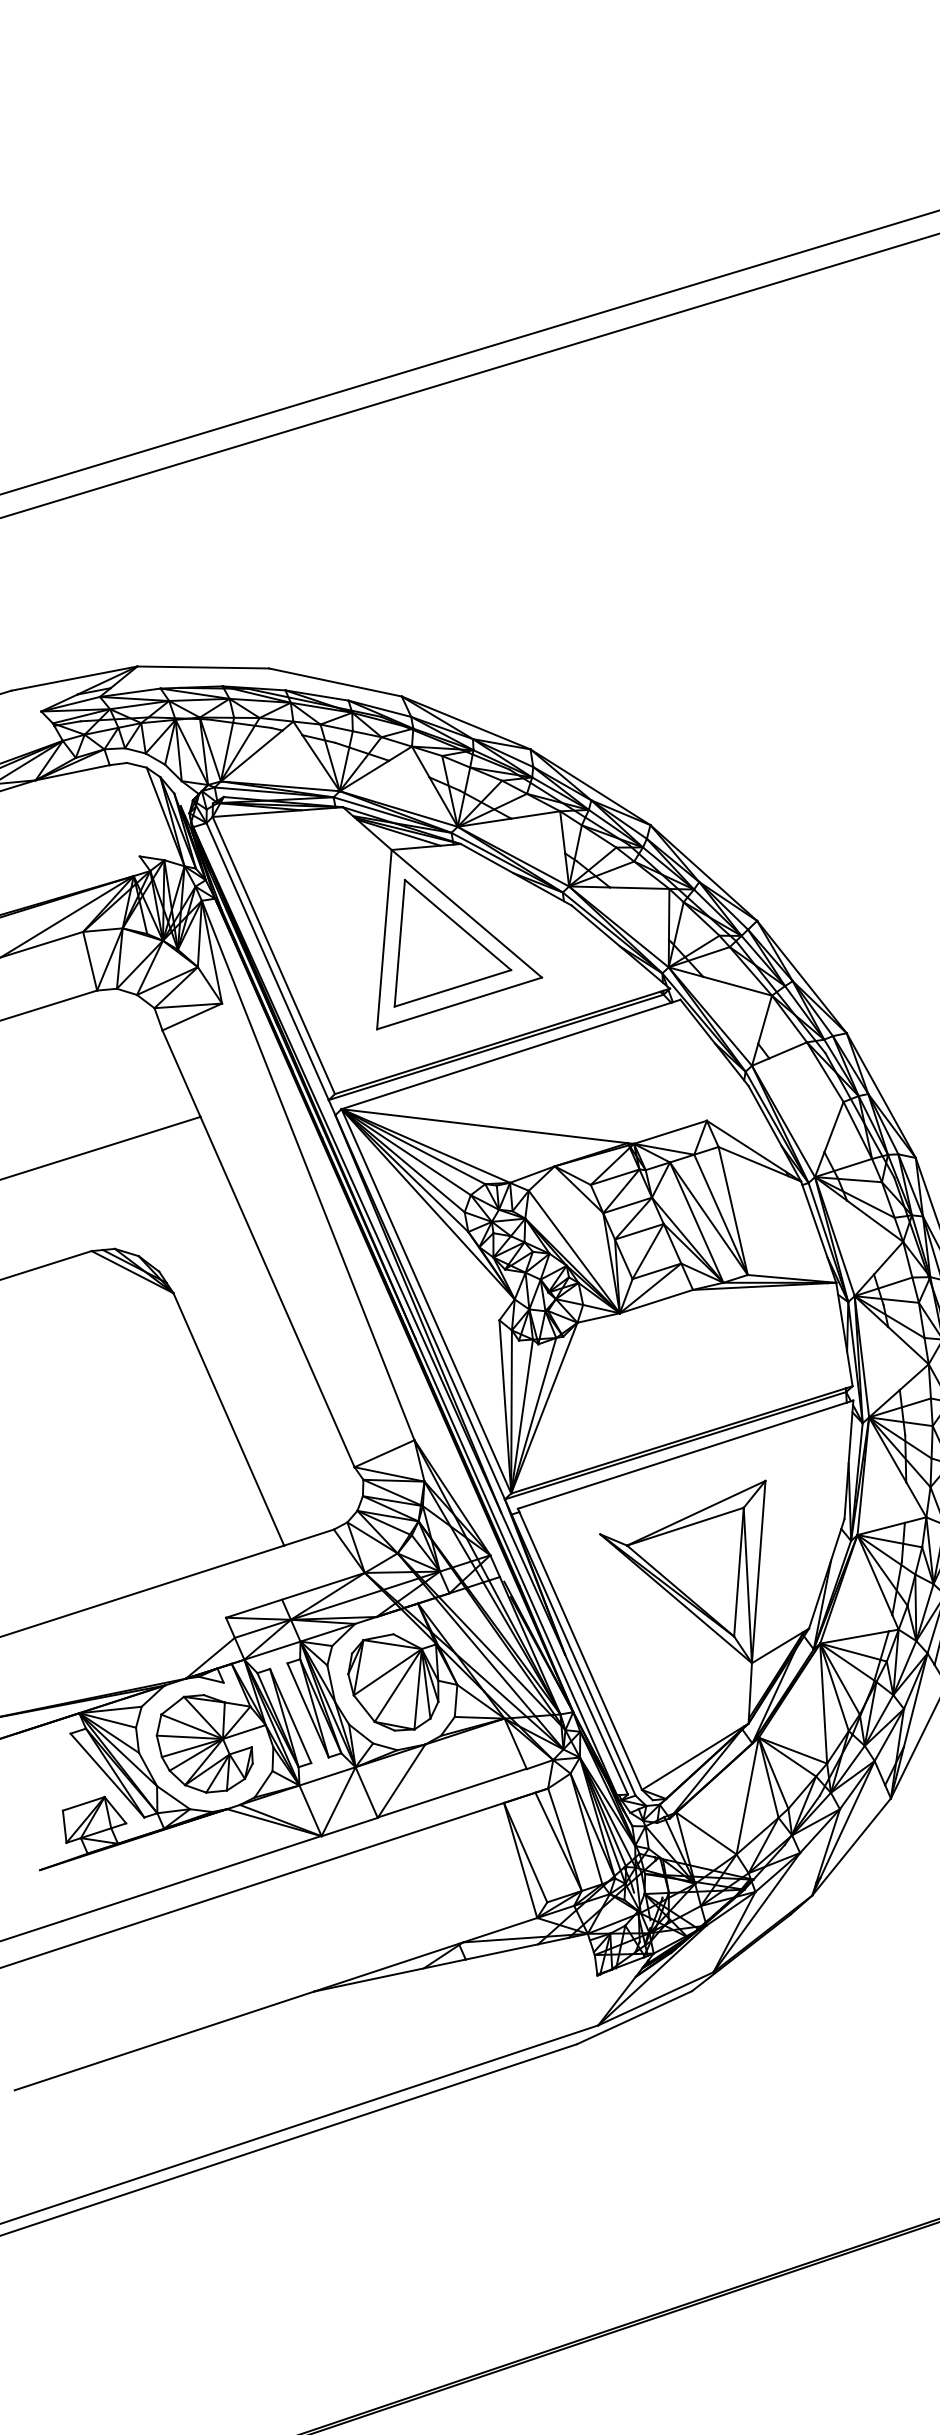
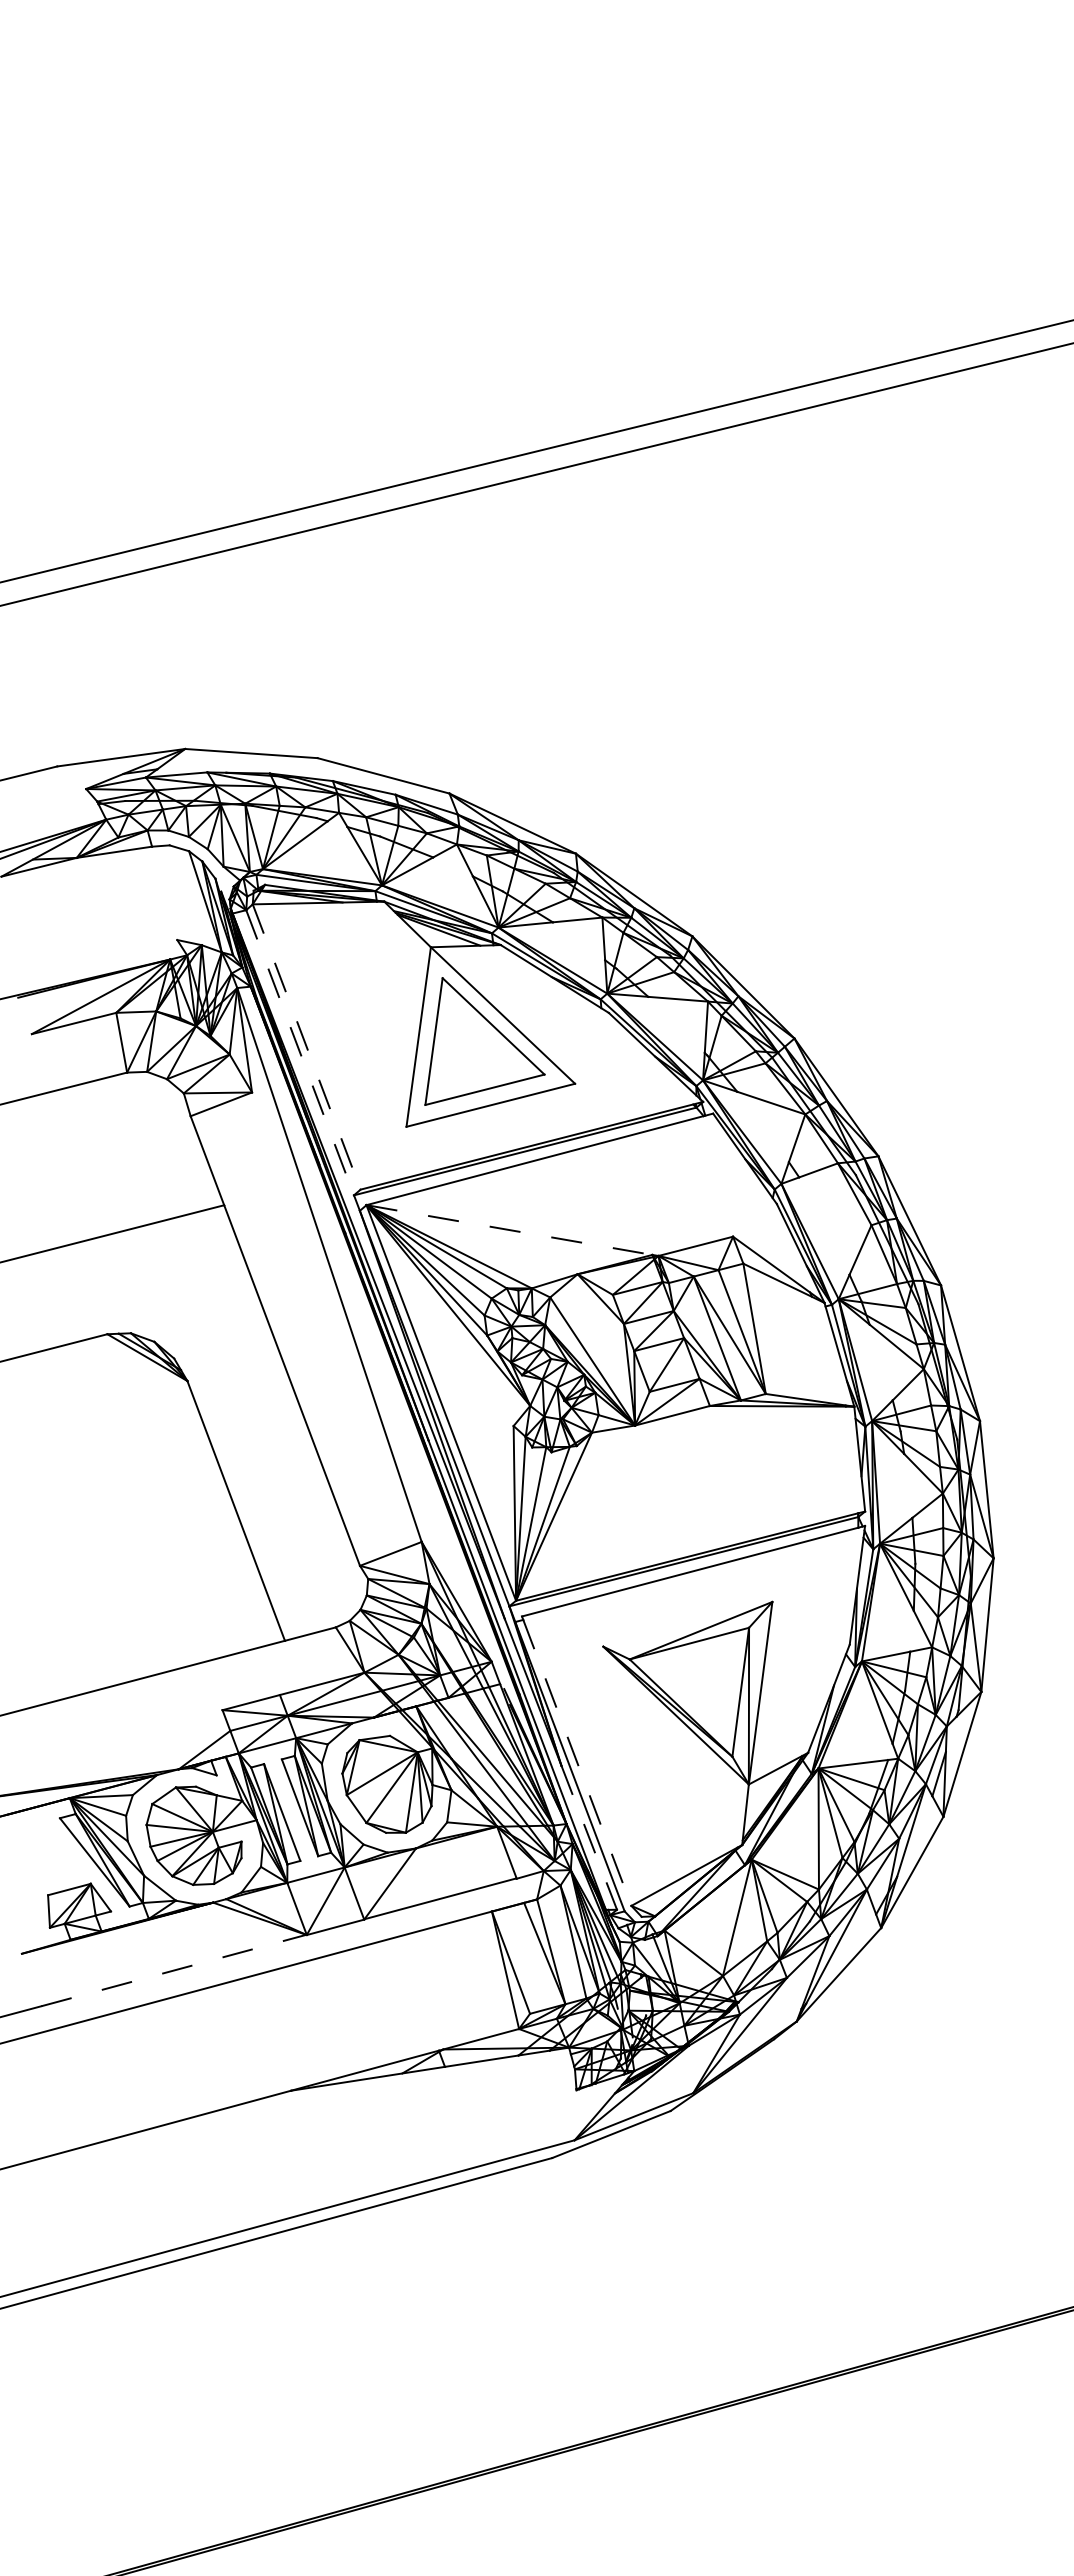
line: (273, 956) -> (306, 1047), solid -> dashed
line: (268, 962) -> (300, 1053), solid -> dashed
line: (484, 1126) -> (509, 1230), solid -> dashed
line: (580, 1650) -> (577, 1762), solid -> dashed
line: (596, 1725) -> (589, 1838), solid -> dashed
line: (192, 1878) -> (174, 1970), solid -> dashed

